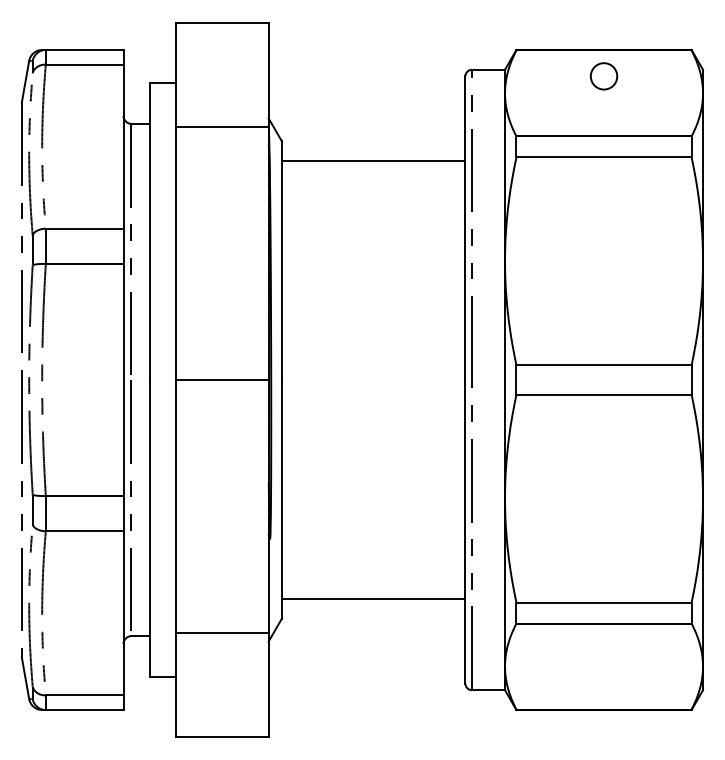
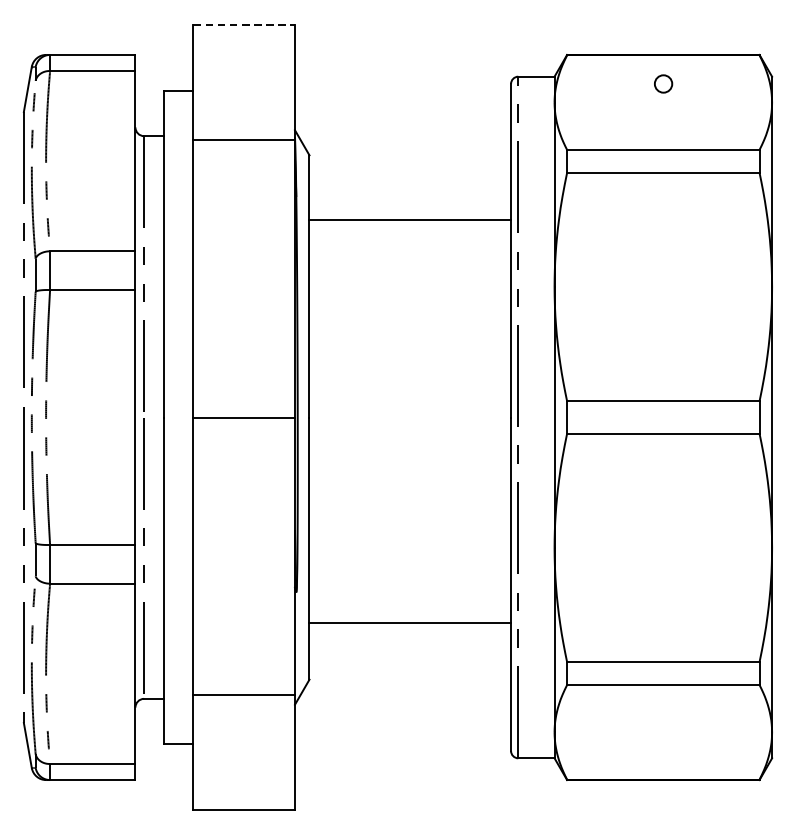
line: (223, 22) -> (245, 24), solid -> dashed
circle: (604, 76) -> (663, 84), size x0.6
line: (373, 160) -> (410, 219), moved
line: (373, 599) -> (410, 623), moved

